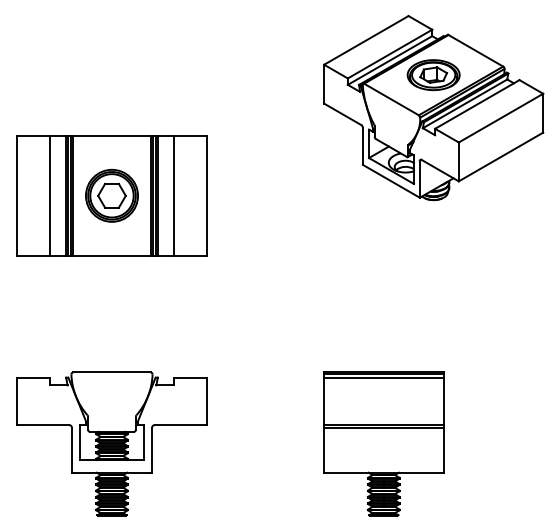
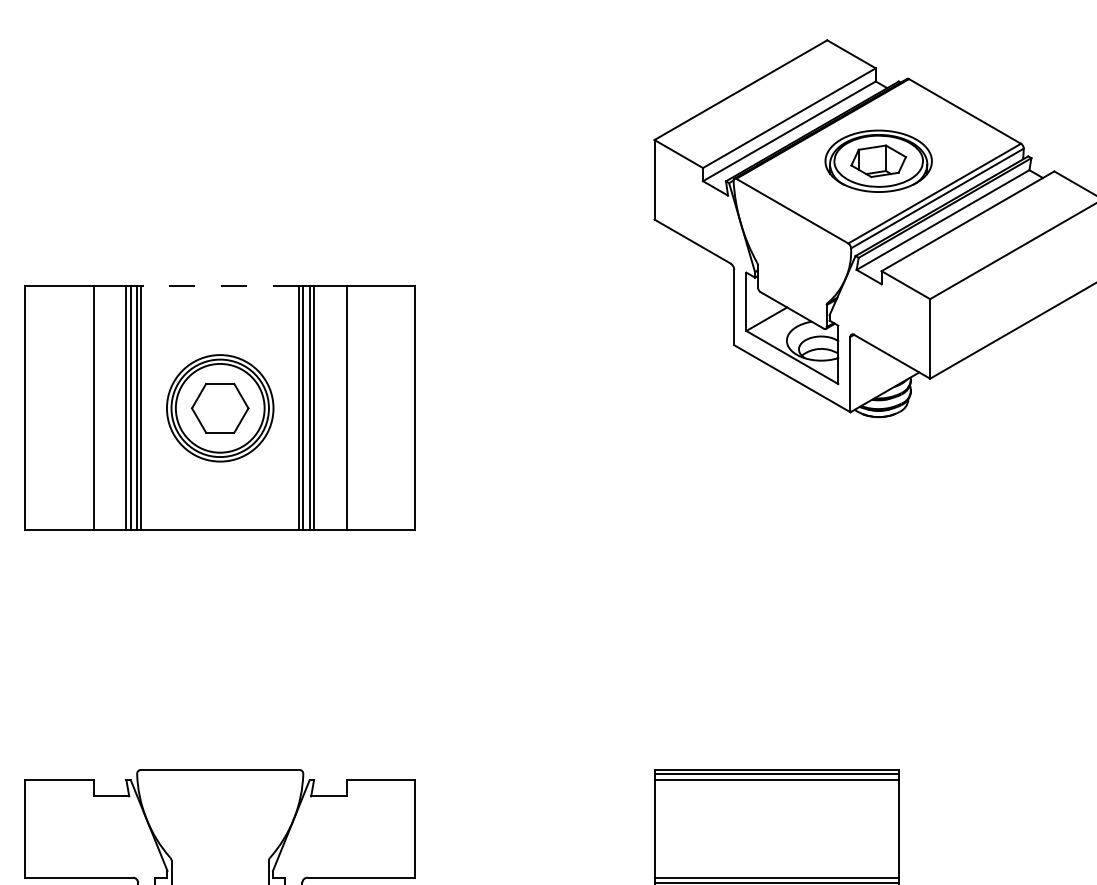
line: (112, 136) -> (221, 286), solid -> dashed

